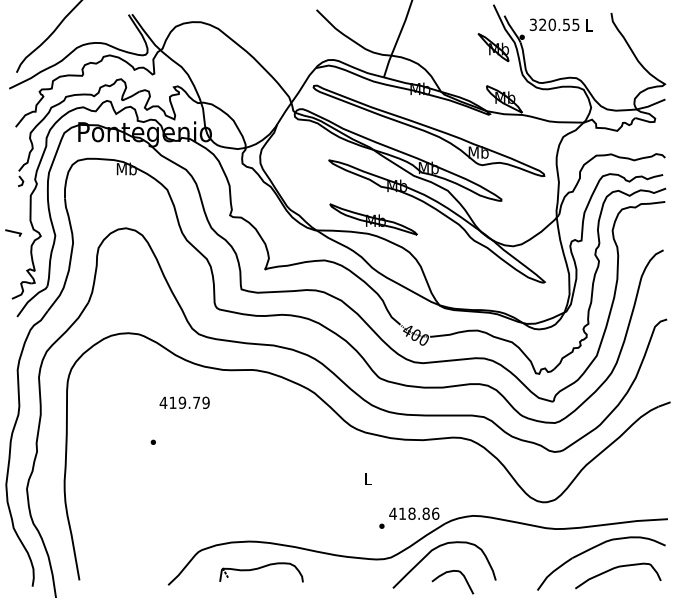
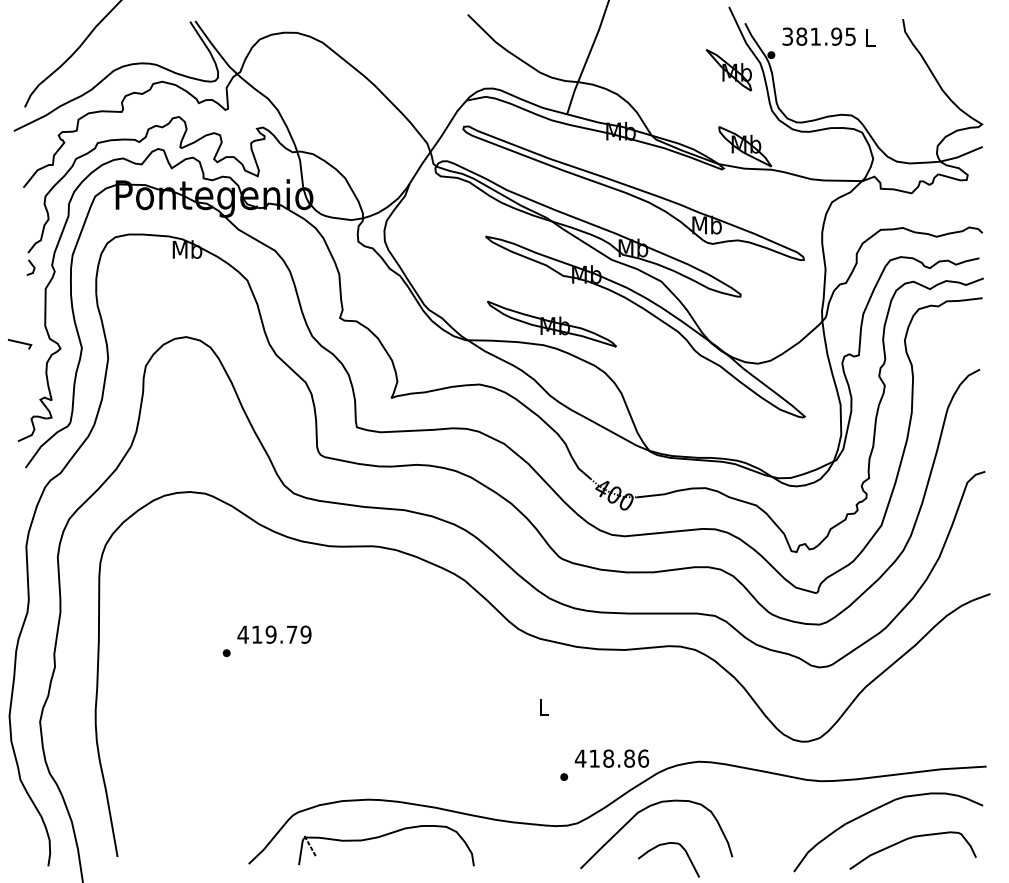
text: (554, 24) -> (819, 36), 320.55 -> 381.95
text: (184, 402) -> (274, 634), moved
part: (261, 572) -> (386, 845), size x1.43

